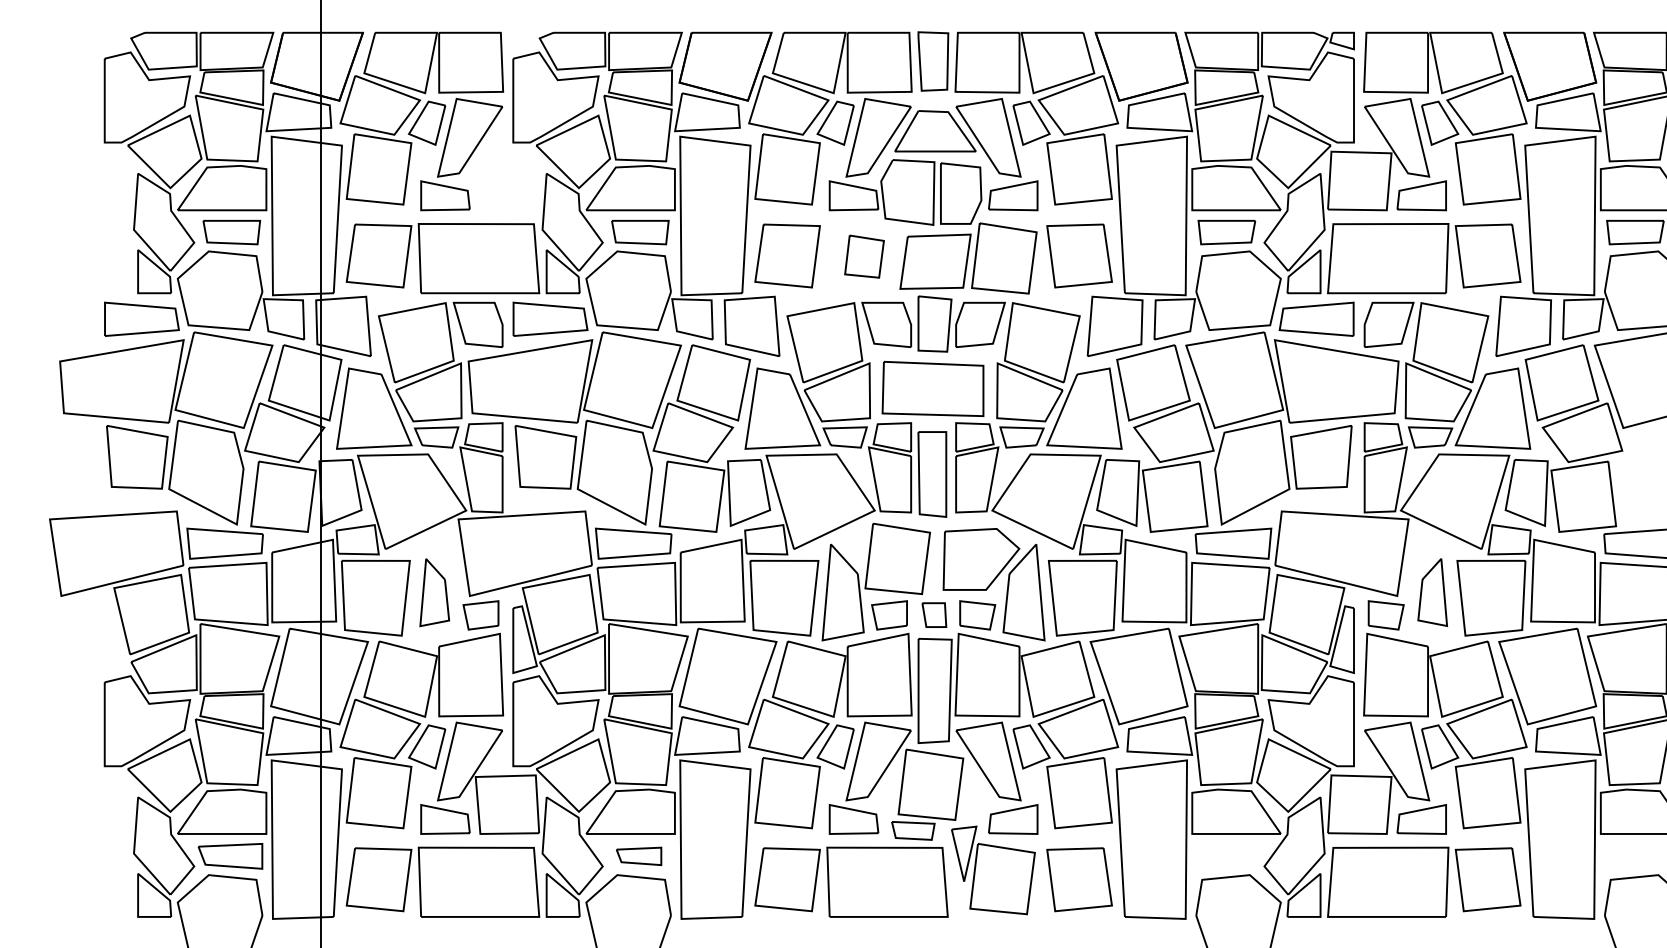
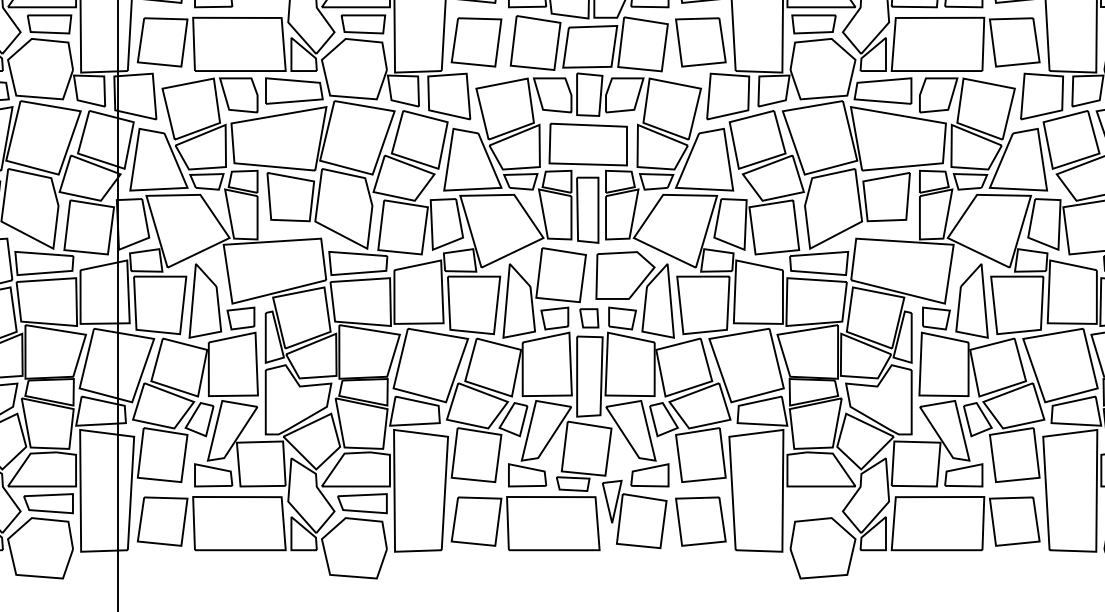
part: (864, 256) -> (535, 42), size x1.67
part: (434, 592) -> (205, 300), size x1.43
part: (1432, 592) -> (972, 300), size x1.43
part: (638, 856) -> (361, 503), size x1.43

